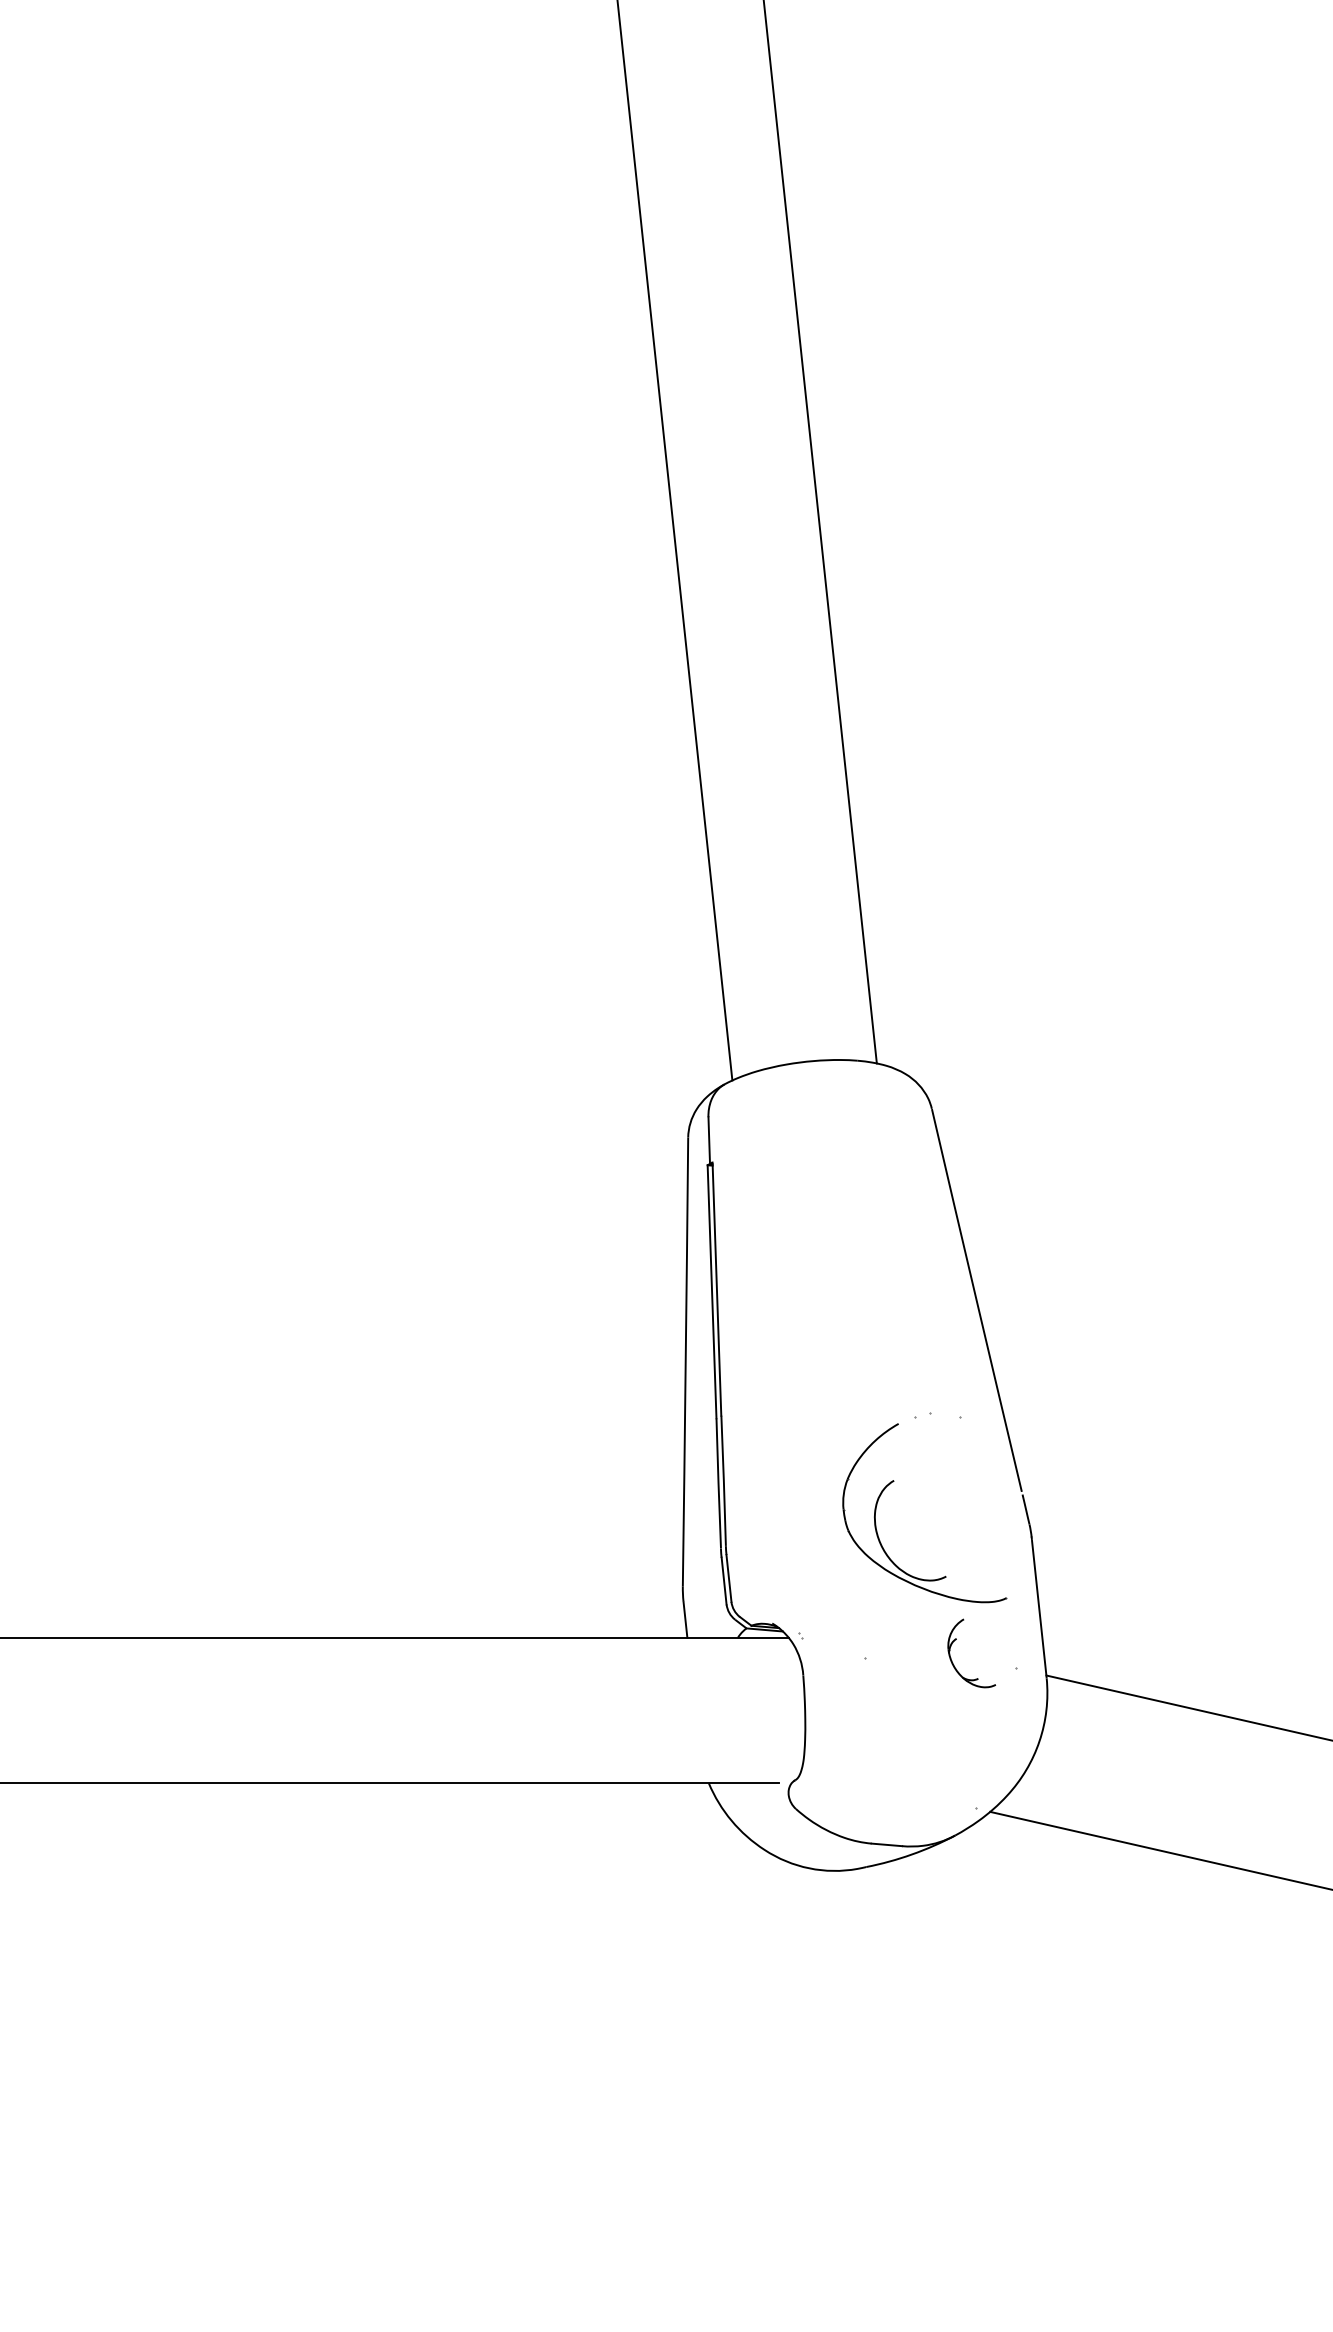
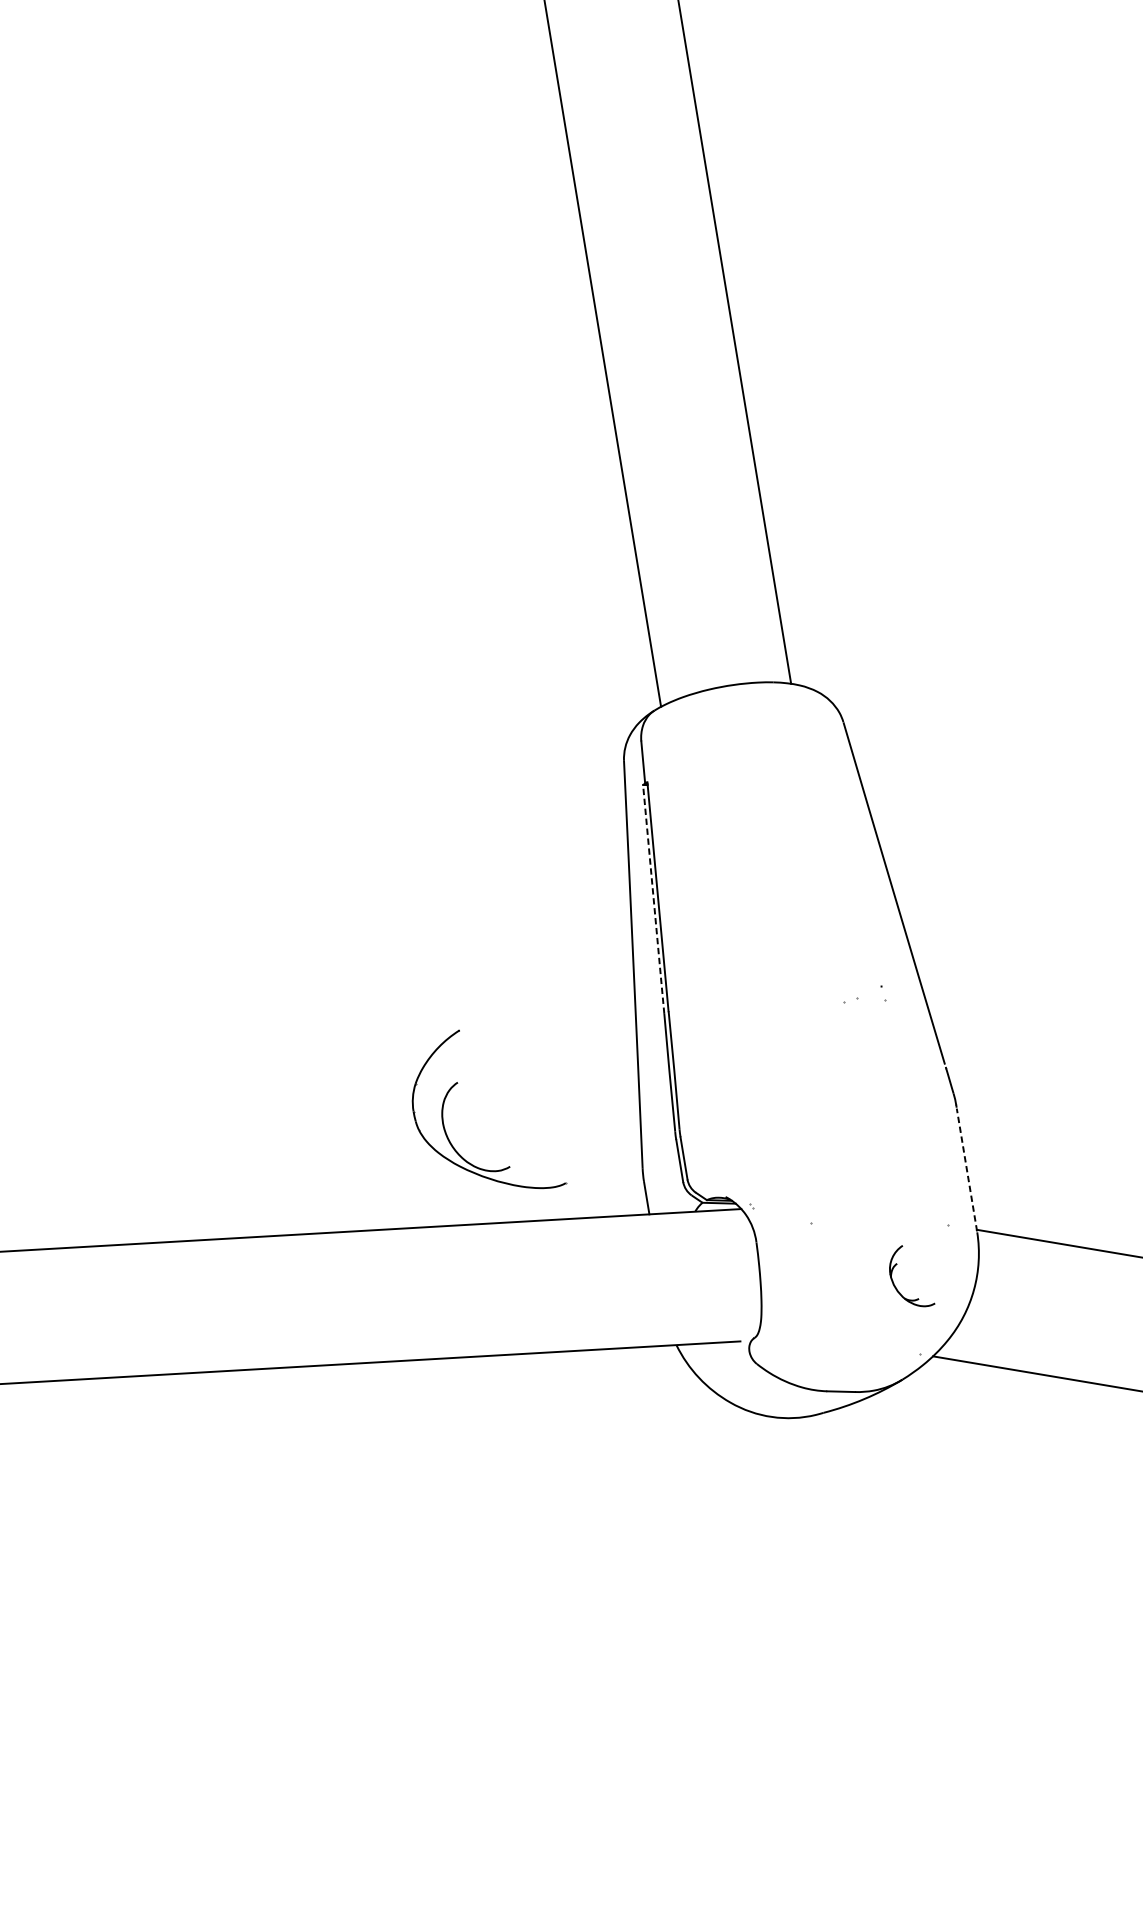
line: (712, 1291) -> (654, 899), solid -> dashed
part: (893, 1482) -> (457, 1084), moved
line: (1039, 1609) -> (967, 1170), solid -> dashed
part: (952, 1660) -> (894, 1283), moved

